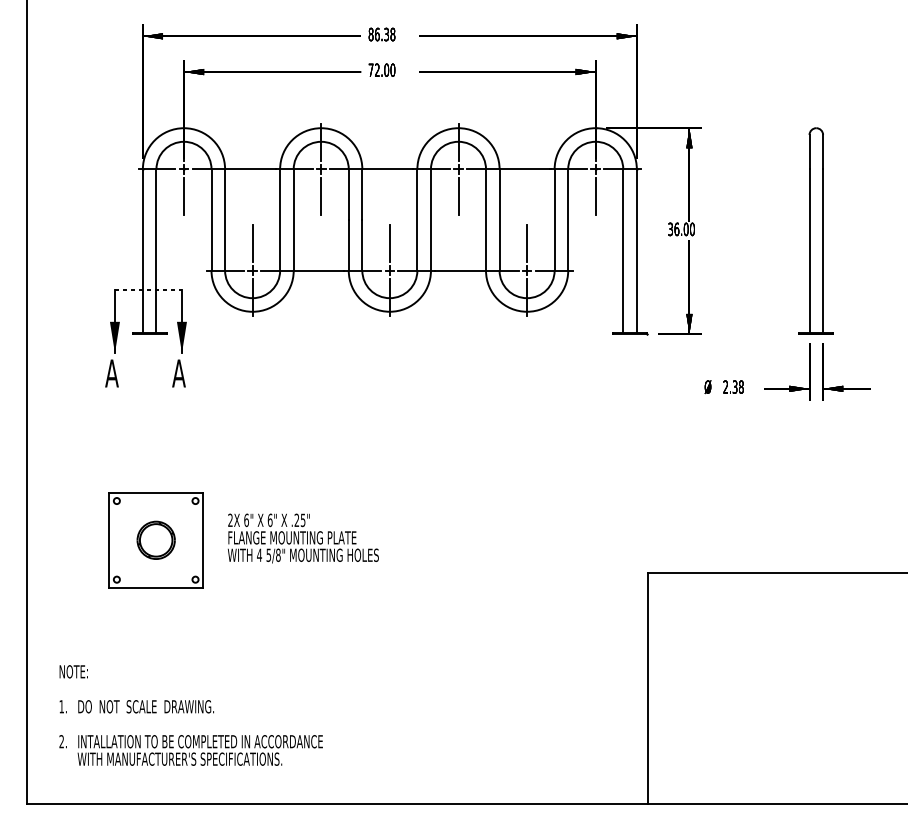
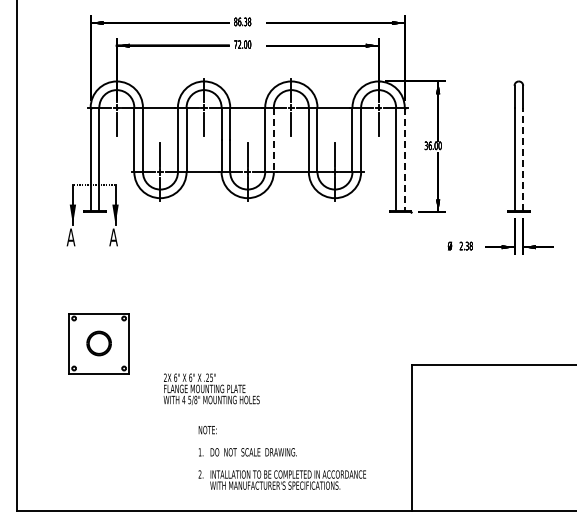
line: (430, 221) -> (273, 140), solid -> dashed
line: (636, 250) -> (404, 159), solid -> dashed
line: (823, 250) -> (523, 159), solid -> dashed
text: (303, 537) -> (211, 388), moved
text: (191, 714) -> (282, 457), moved

